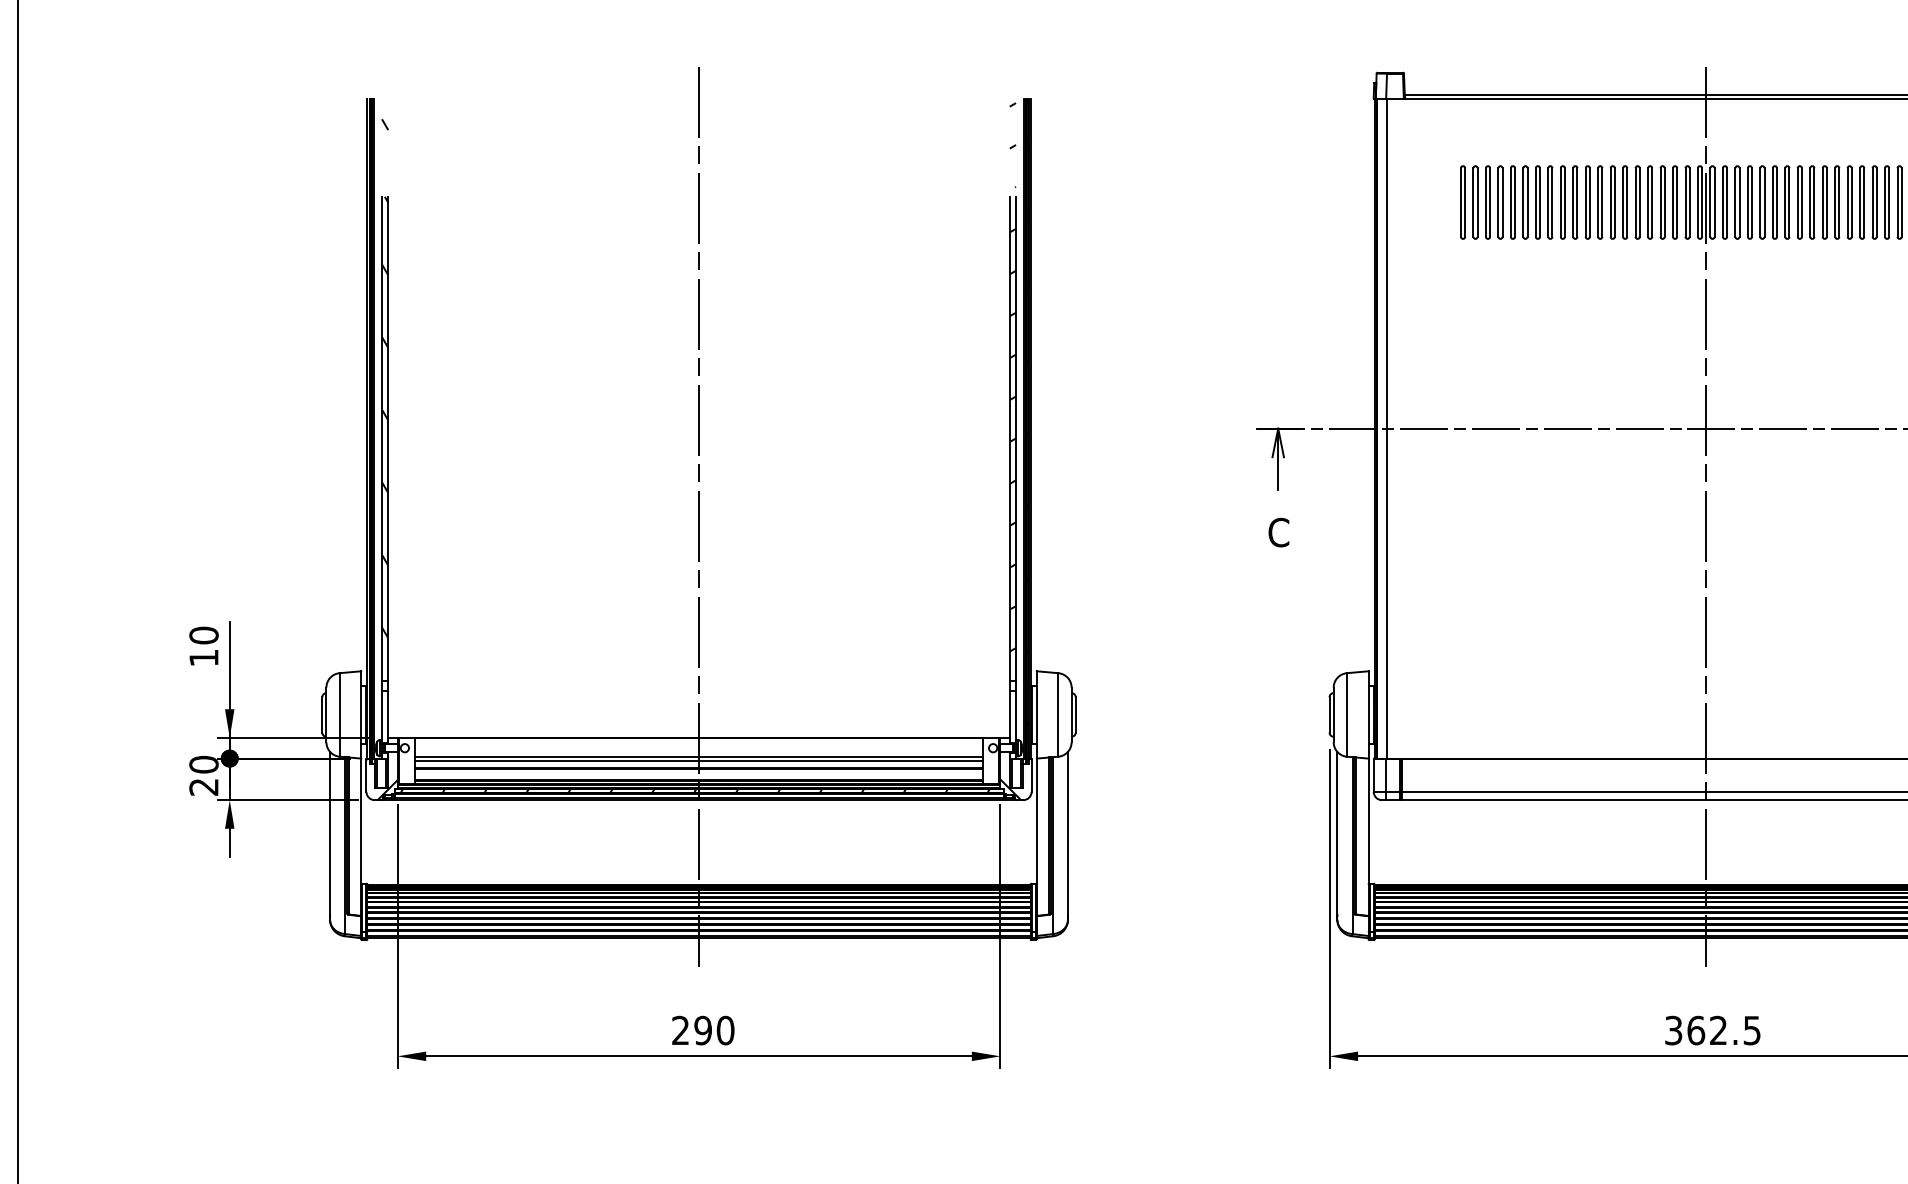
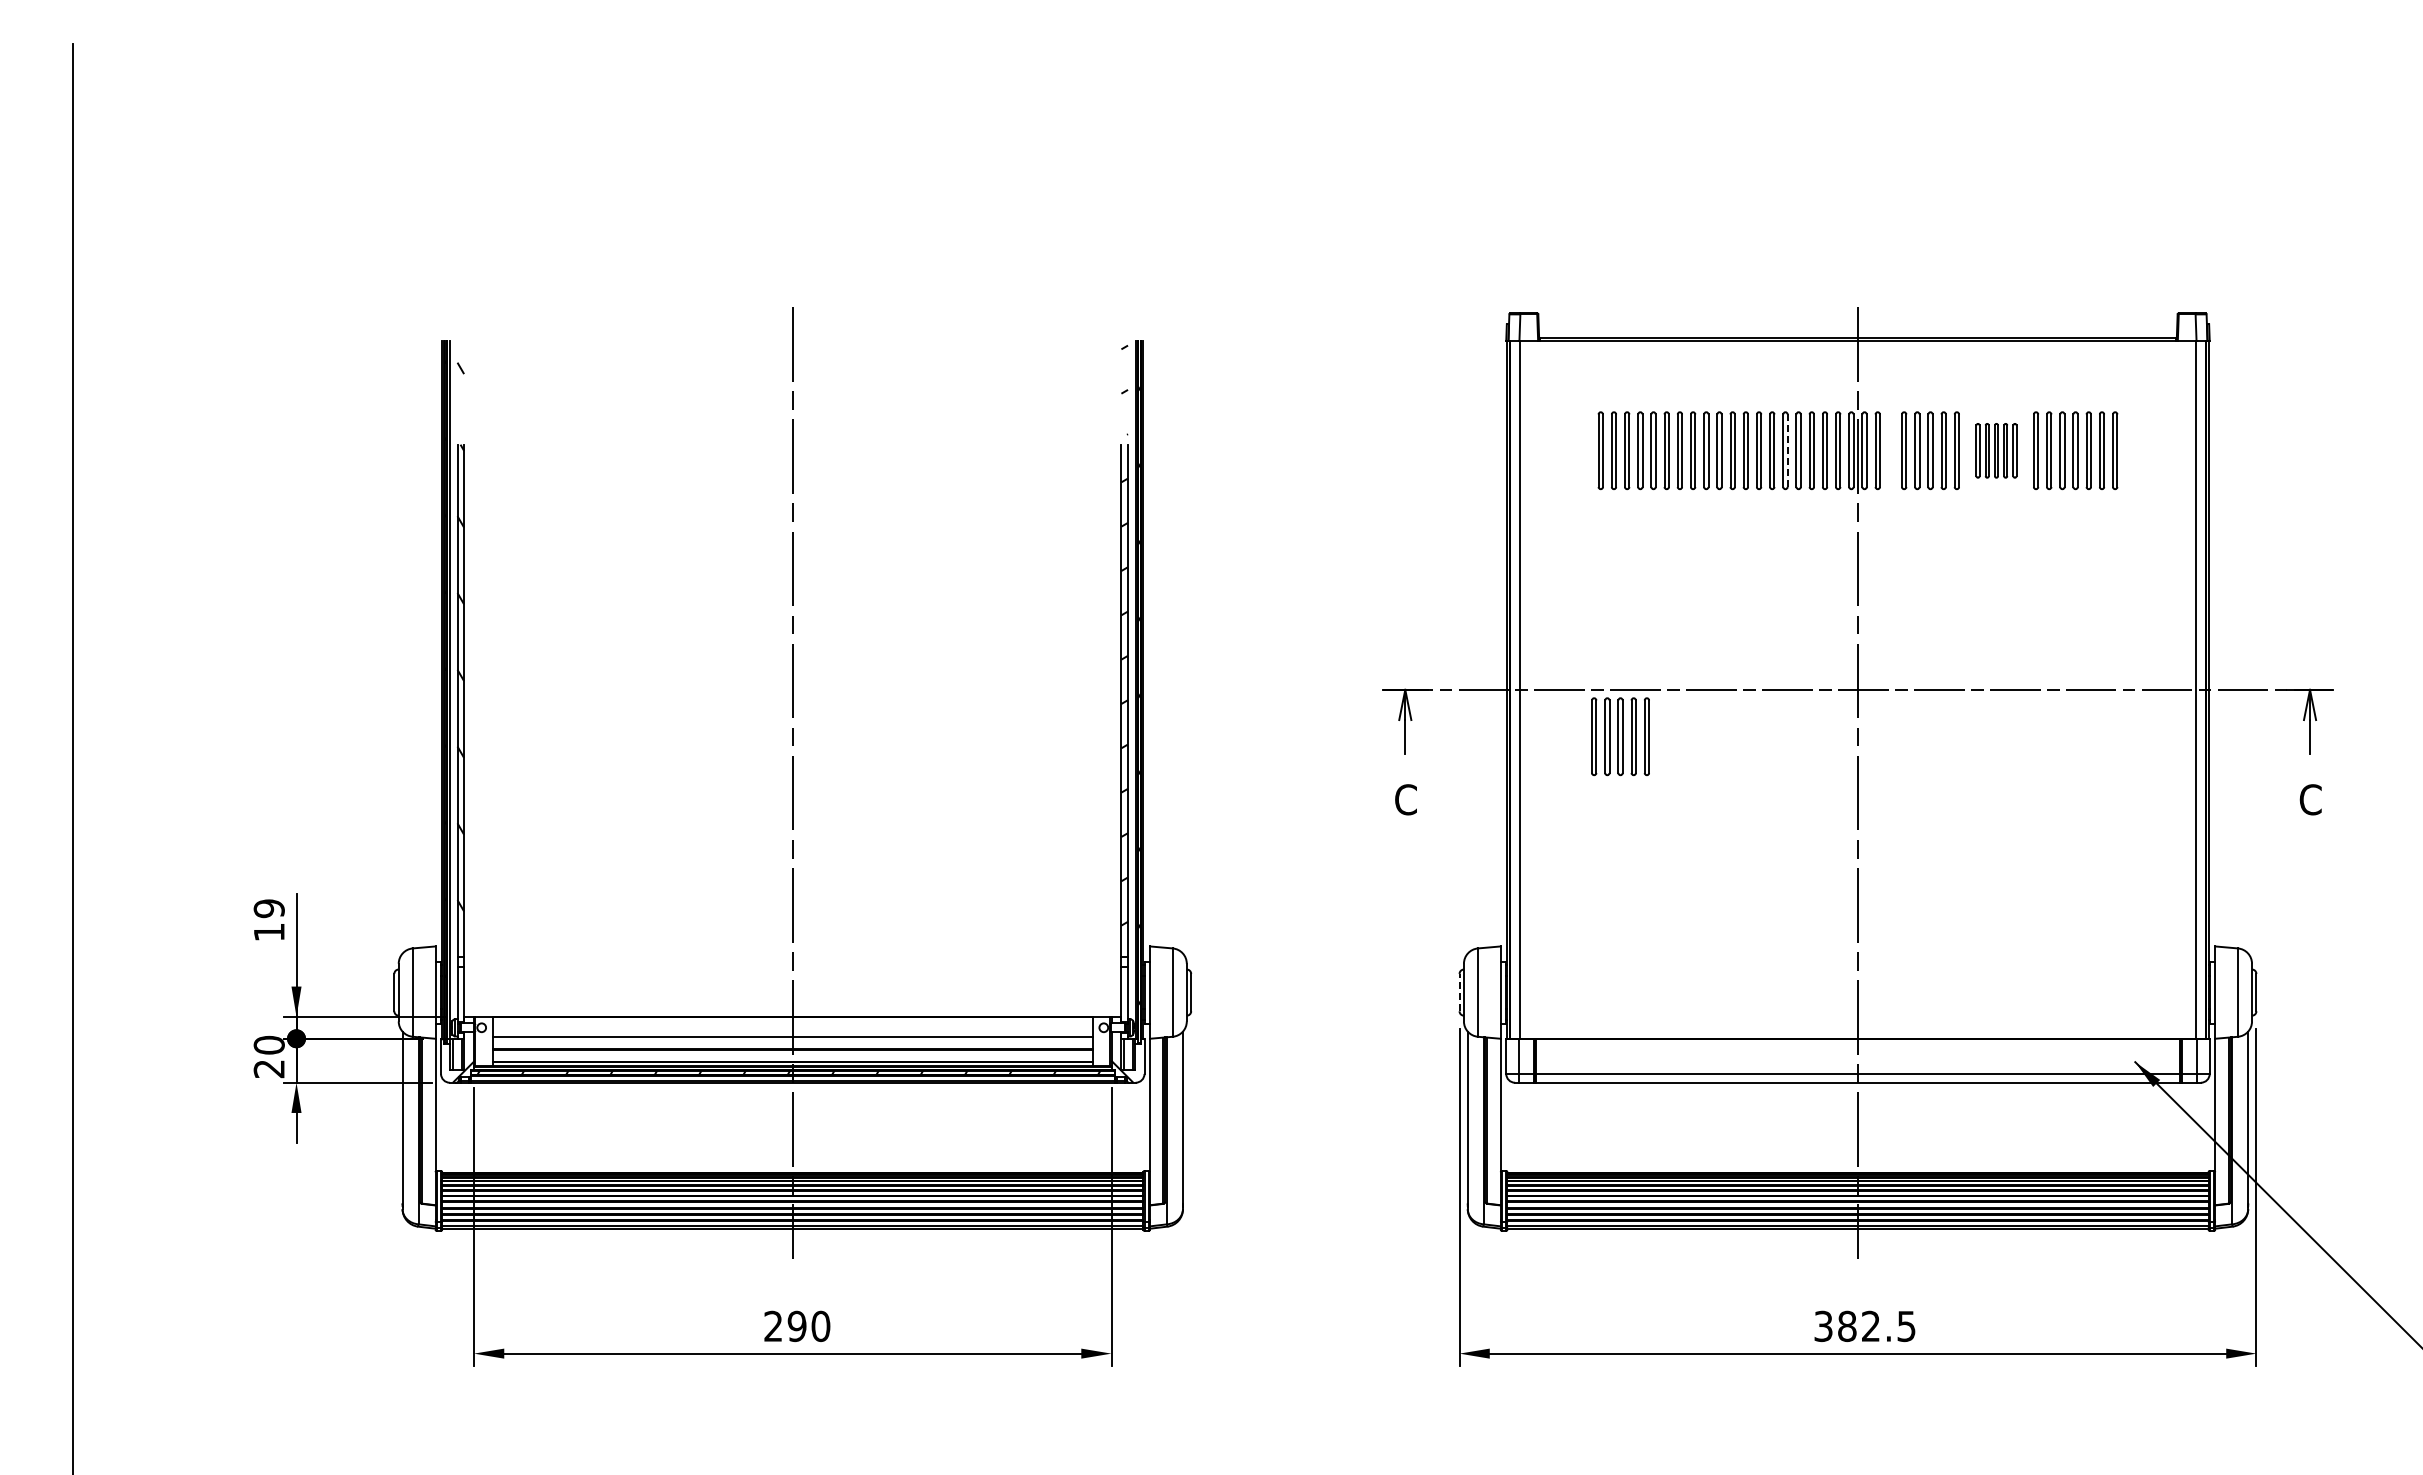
part: (1737, 202) -> (1890, 450), removed
part: (1837, 202) -> (1996, 450), size x0.7
line: (1639, 203) -> (1787, 451), solid -> dashed
part: (1481, 472) -> (1620, 736), added
text: (203, 635) -> (268, 908), 10 -> 19
line: (1329, 714) -> (1459, 992), solid -> dashed
line: (698, 760) -> (792, 1040), removed
text: (1696, 1029) -> (1847, 1325), 362.5 -> 382.5

